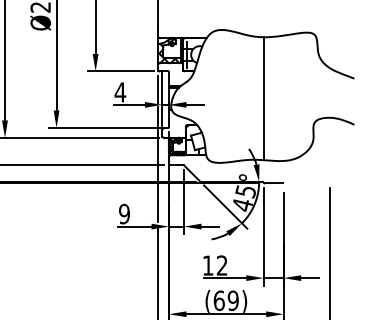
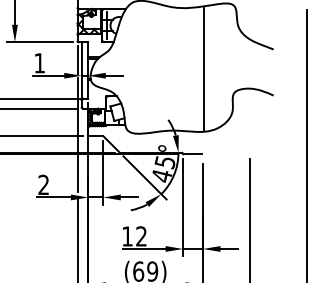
text: (120, 92) -> (39, 63), 4 -> 1
line: (263, 98) -> (203, 69), moved
text: (124, 214) -> (43, 185), 9 -> 2

